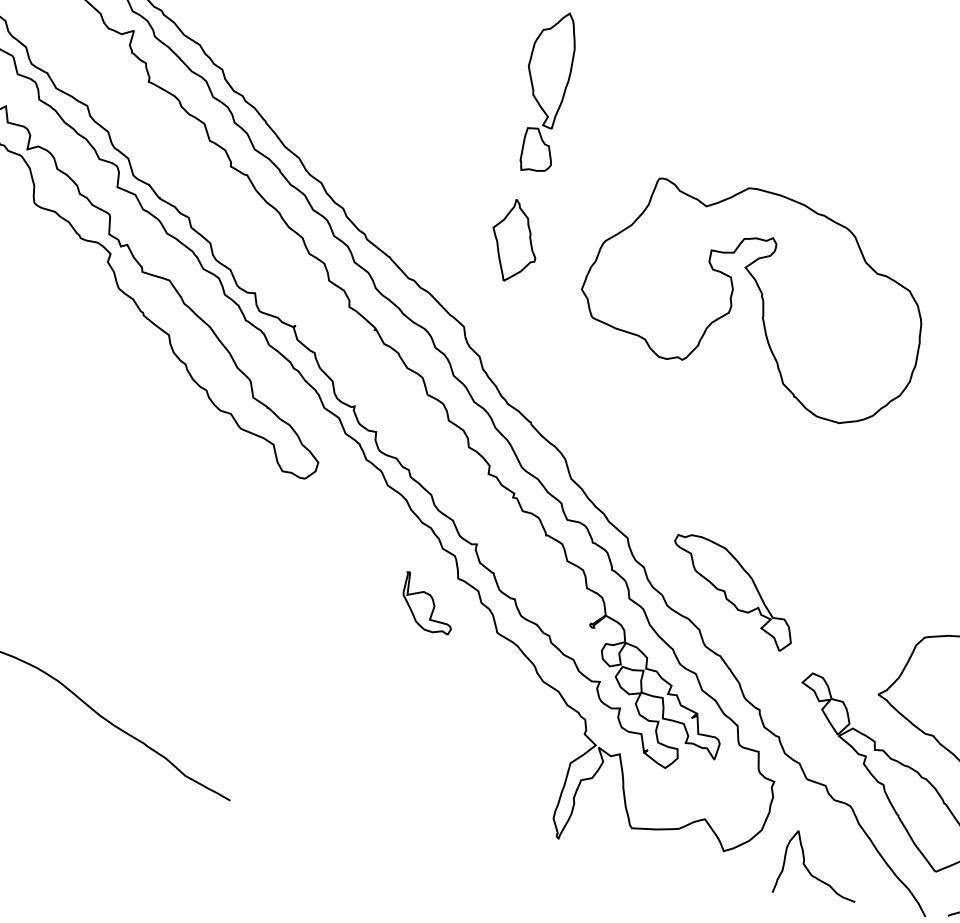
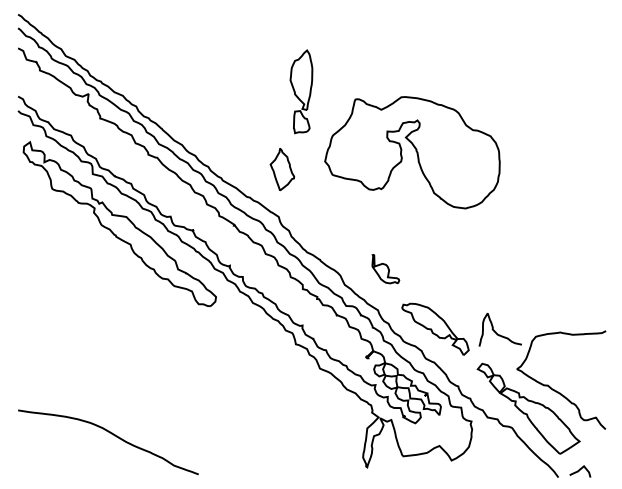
part: (514, 240) -> (282, 169), moved
part: (753, 298) -> (412, 152), moved
part: (427, 603) -> (385, 269), moved
curve: (810, 868) -> (496, 331), moved

